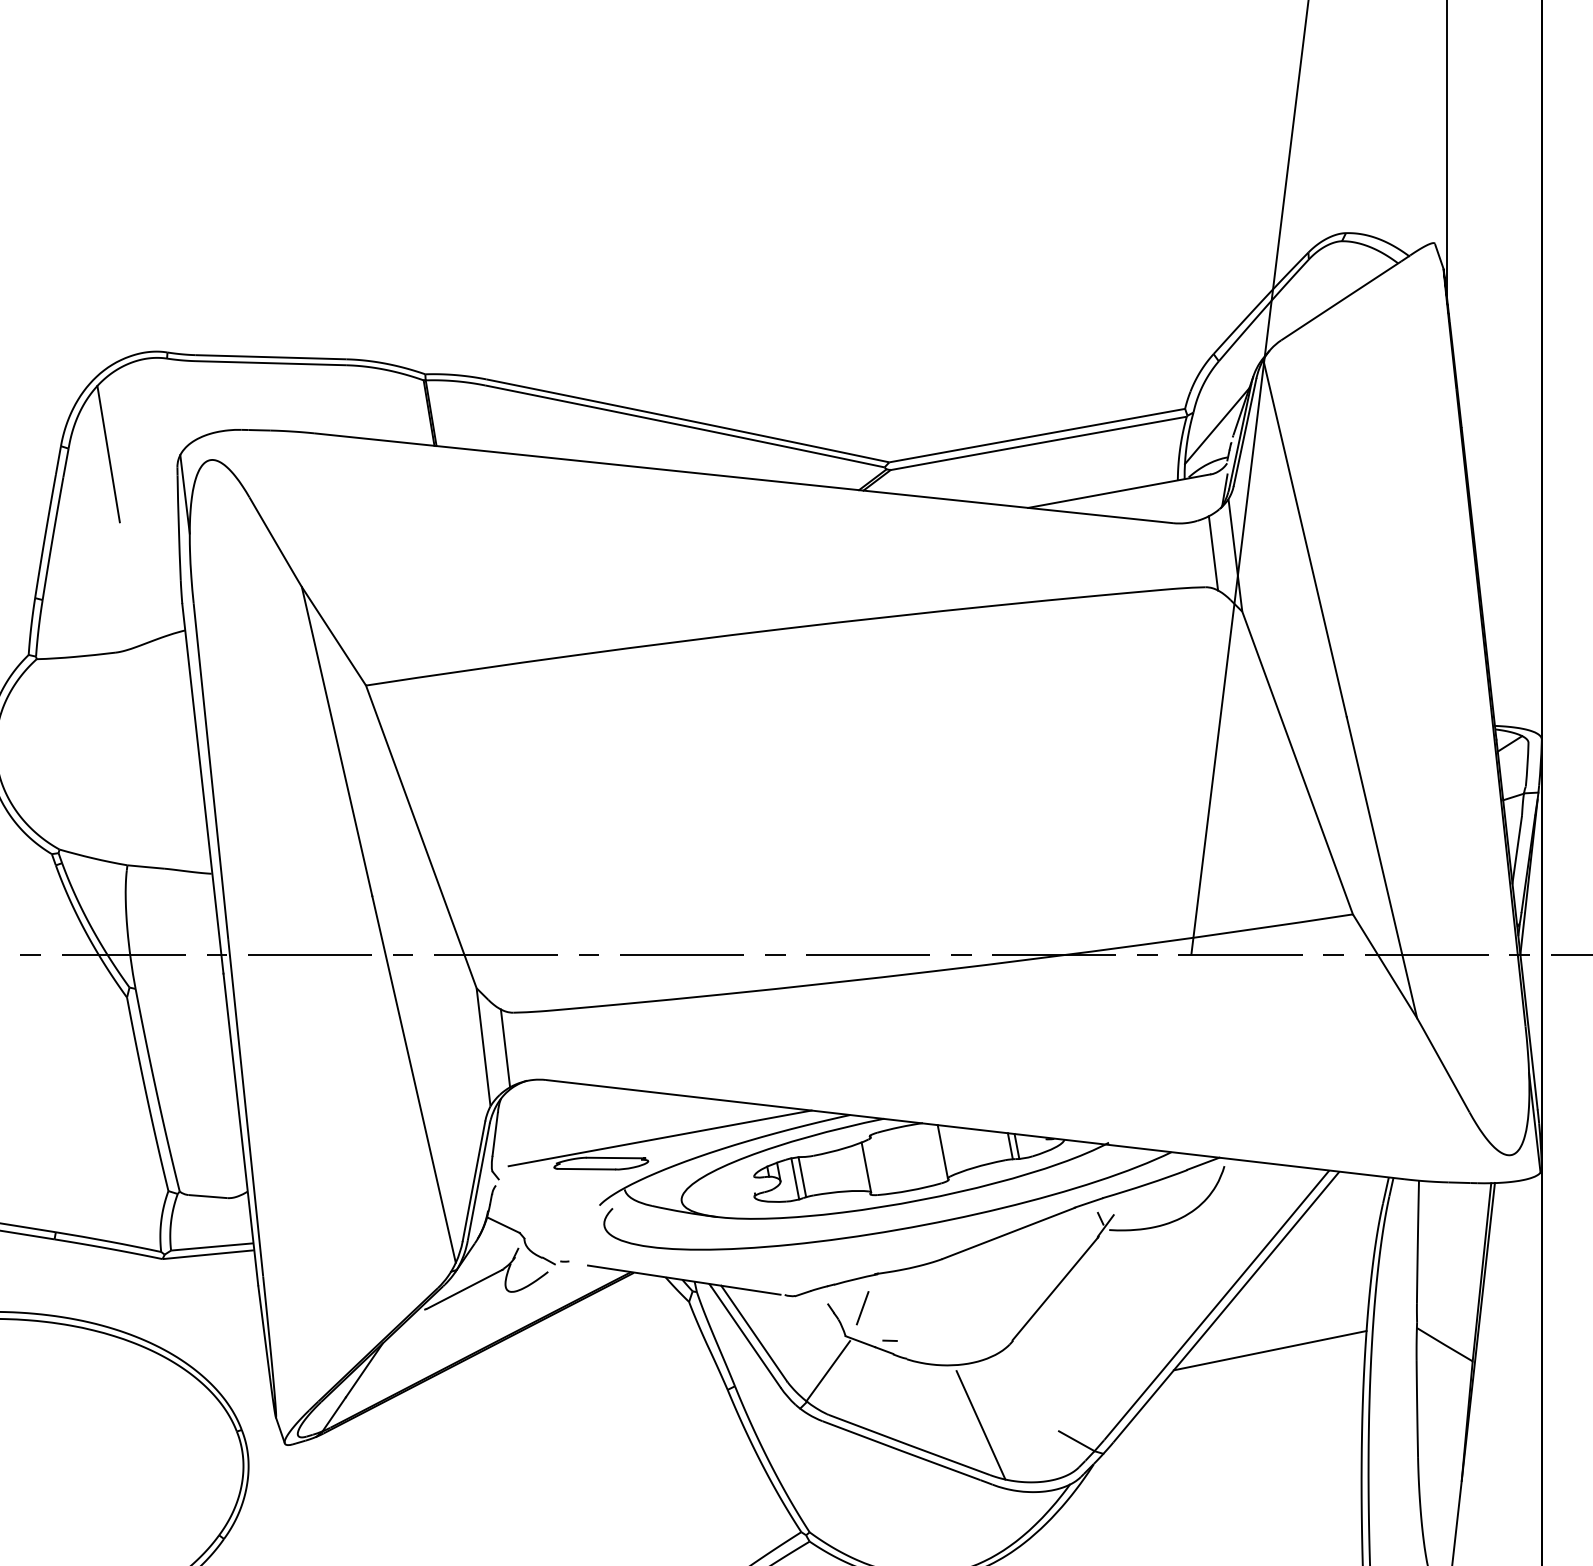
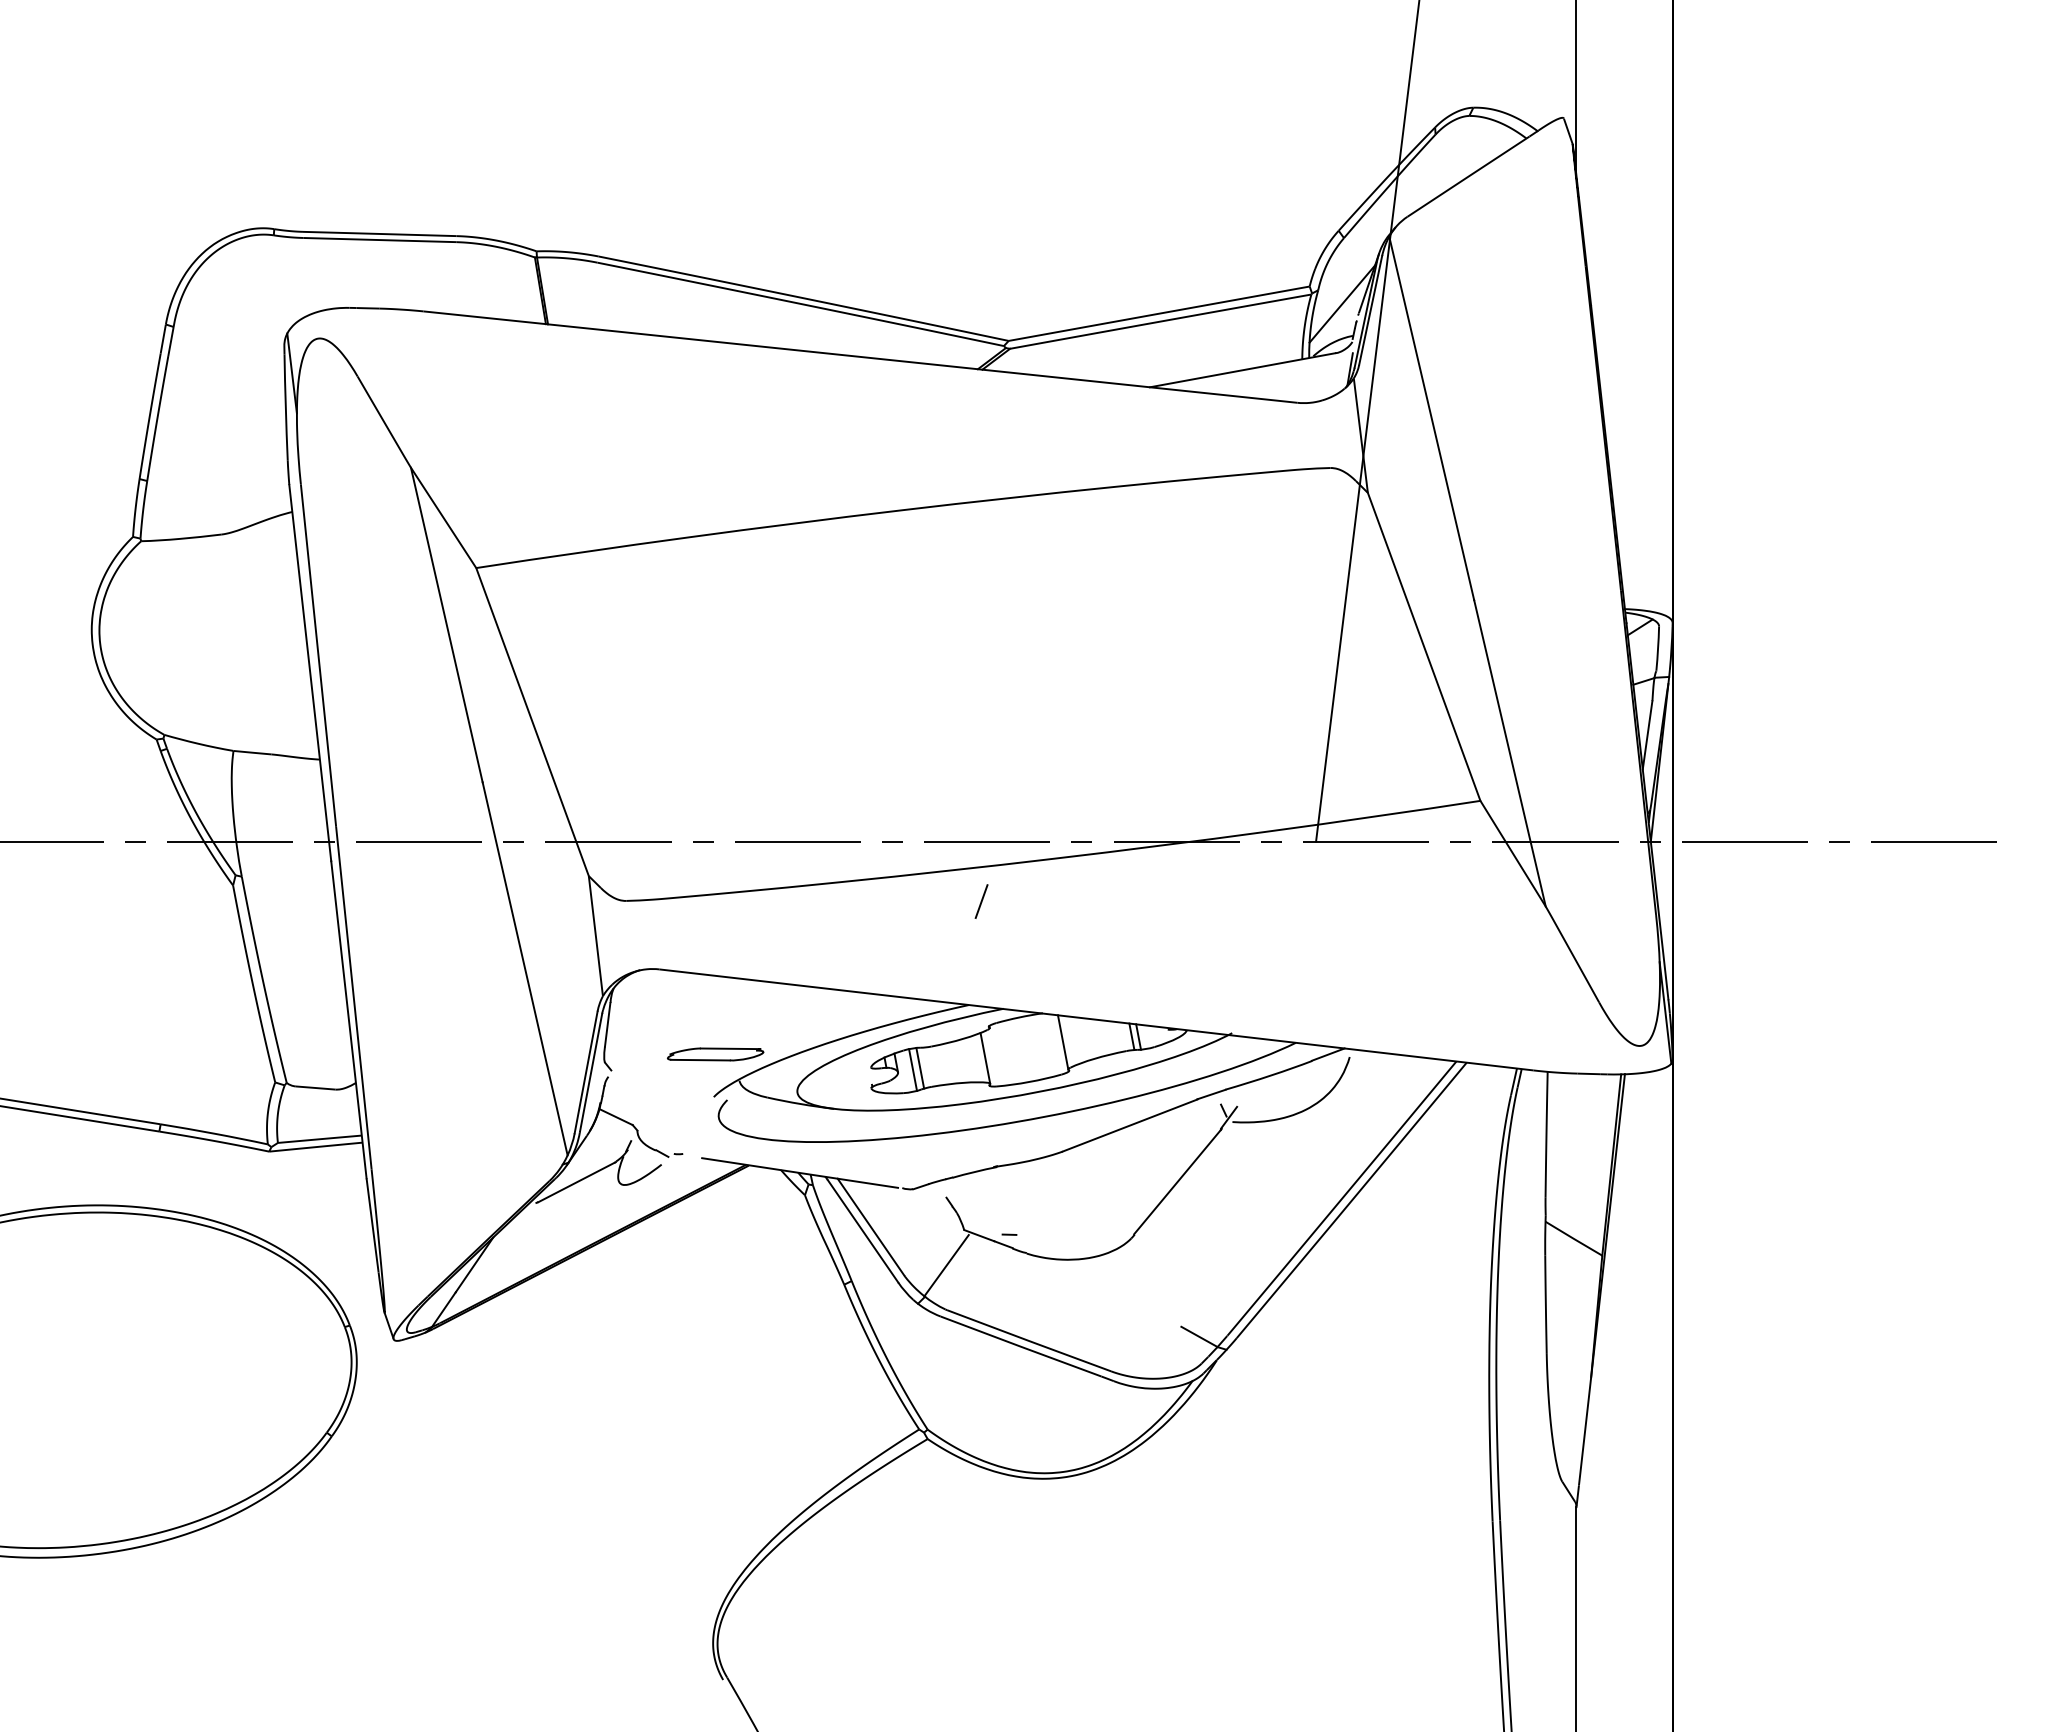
line: (107, 454) -> (213, 332), removed
line: (1213, 553) -> (1338, 433), removed
line: (504, 1047) -> (617, 936), removed
line: (660, 1138) -> (775, 1028), removed
line: (862, 1308) -> (981, 901), moved
line: (1270, 1350) -> (1396, 1244), removed
line: (980, 1425) -> (1101, 1320), removed

